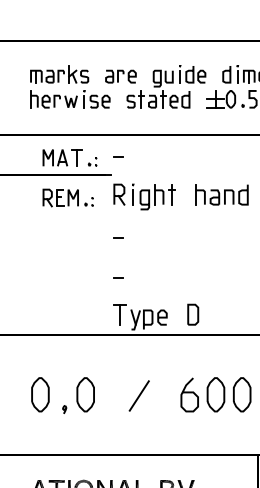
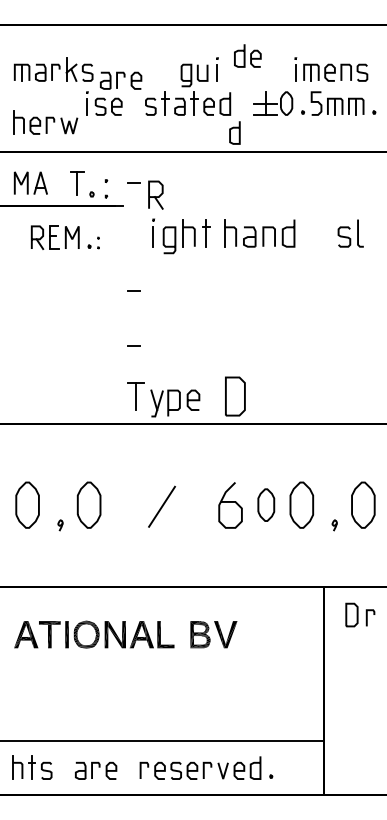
curve: (225, 72) -> (232, 129), moved
part: (195, 74) -> (247, 55), moved
part: (121, 76) -> (121, 80), moved
part: (53, 99) -> (45, 122), moved
part: (55, 157) -> (30, 182), moved
part: (92, 161) -> (98, 188), size x1.6
part: (119, 194) -> (155, 194), moved
part: (222, 194) -> (259, 233), moved
part: (192, 314) -> (234, 395), size x1.4
part: (216, 394) -> (266, 504), size x0.7

